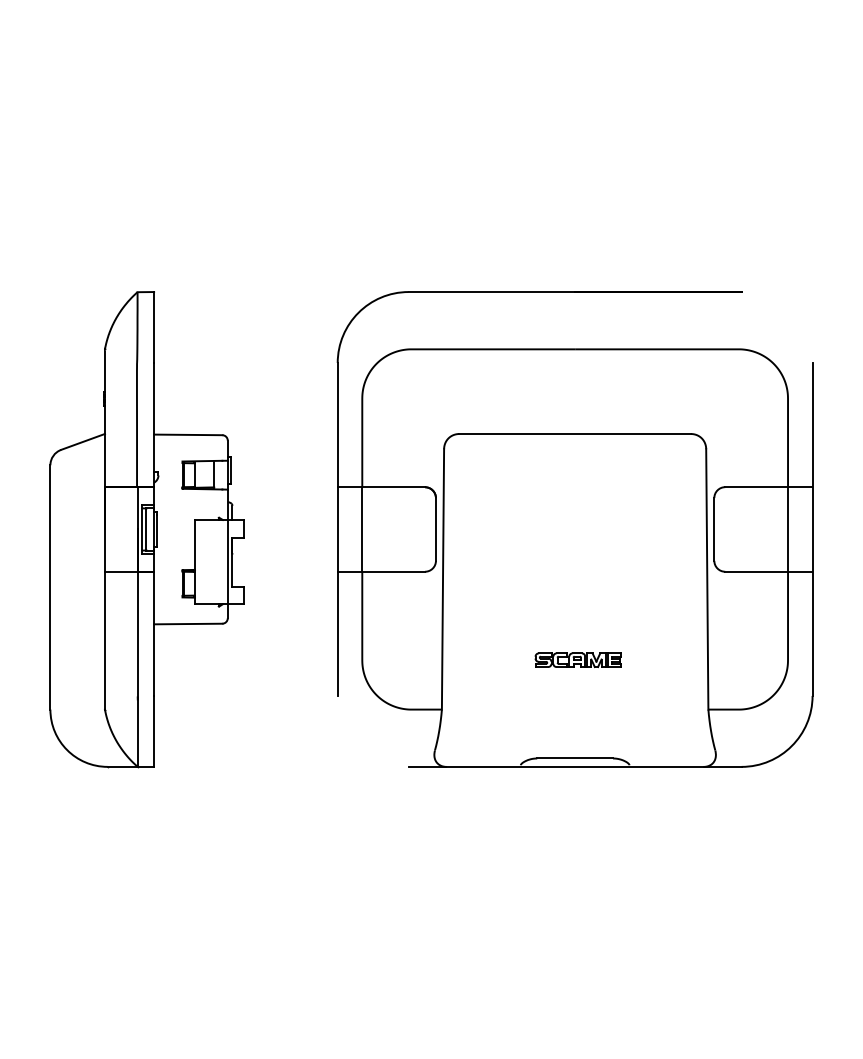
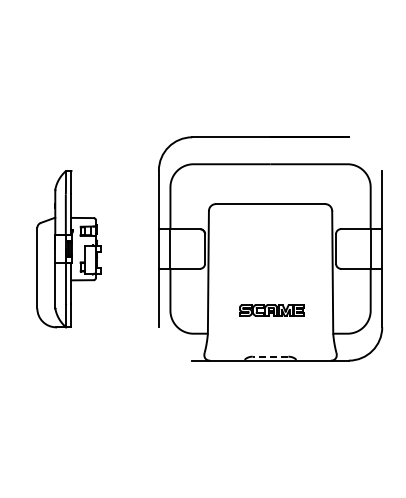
part: (145, 530) -> (68, 249), size x0.7
part: (577, 660) -> (271, 310), size x1.6
line: (575, 758) -> (270, 356), solid -> dashed

